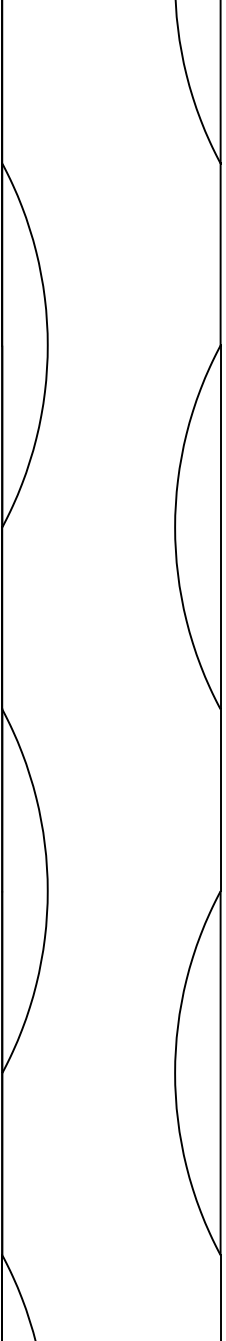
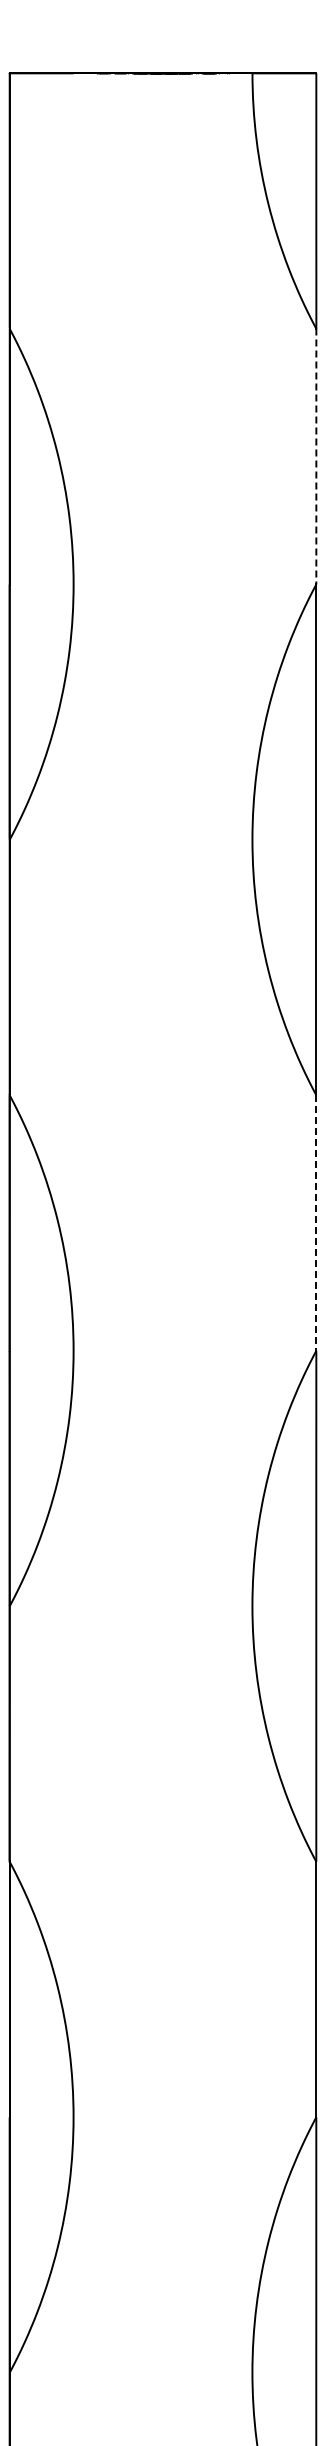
line: (220, 255) -> (316, 457), solid -> dashed
line: (220, 800) -> (316, 1223), solid -> dashed

